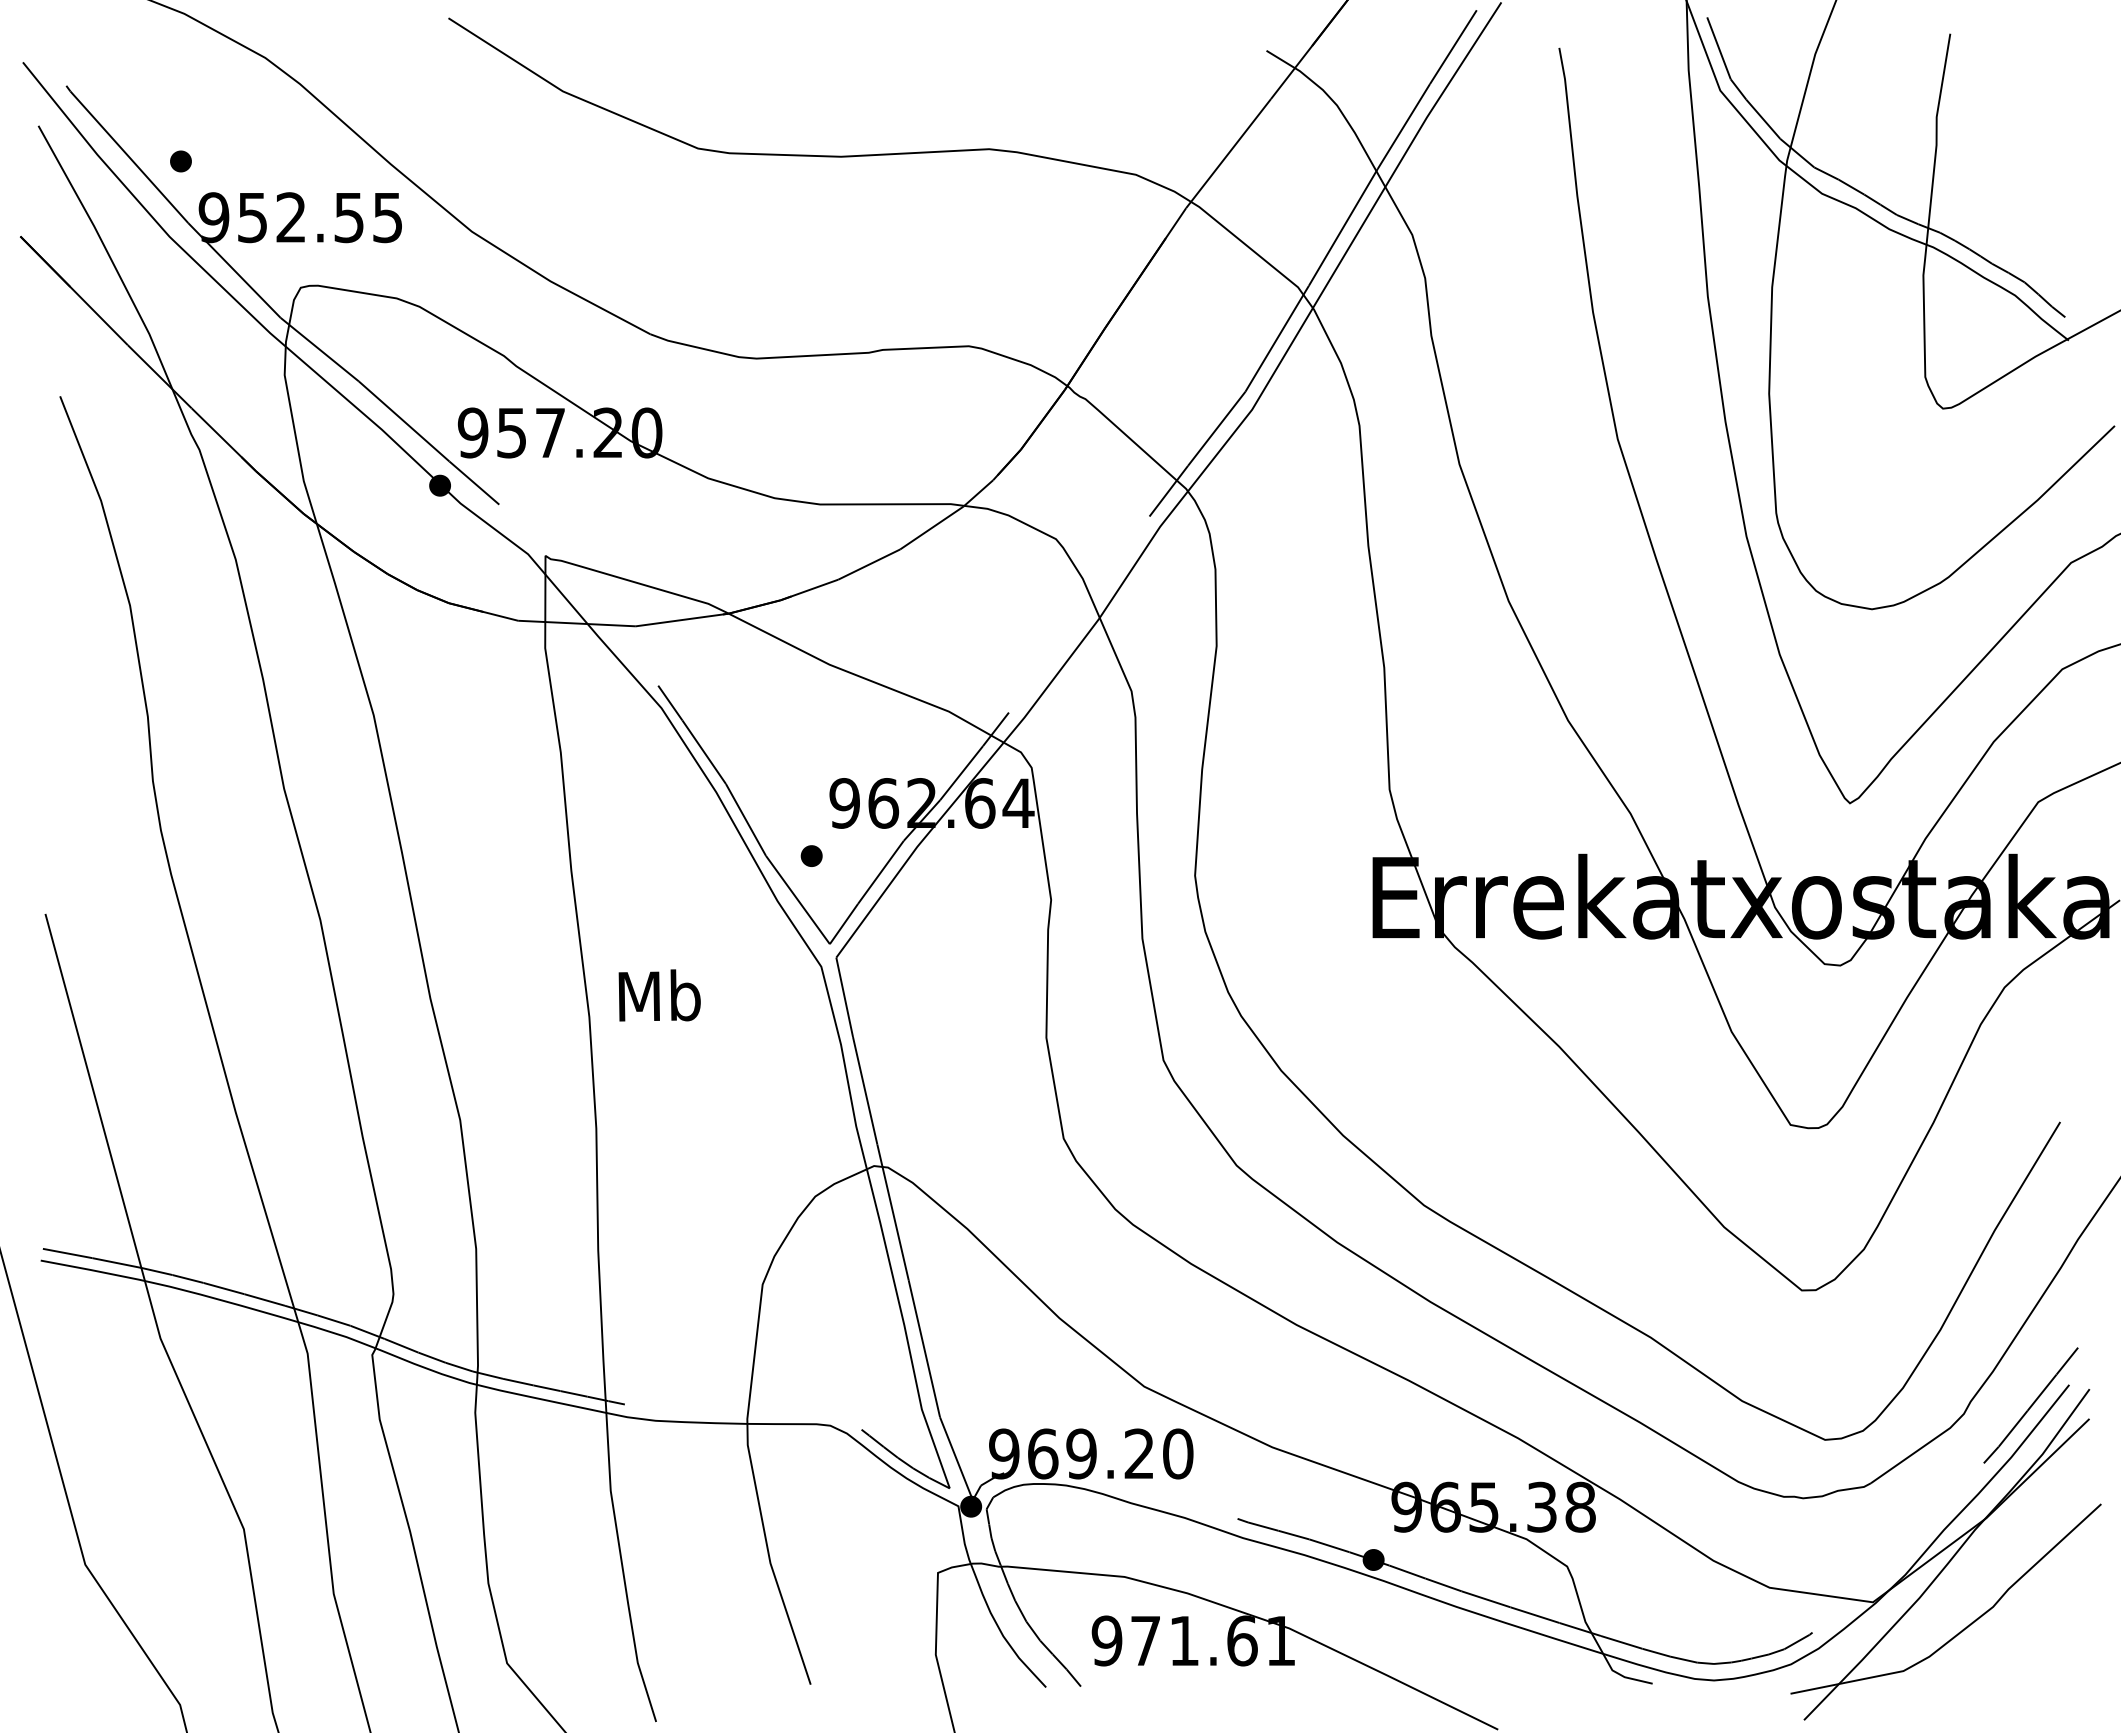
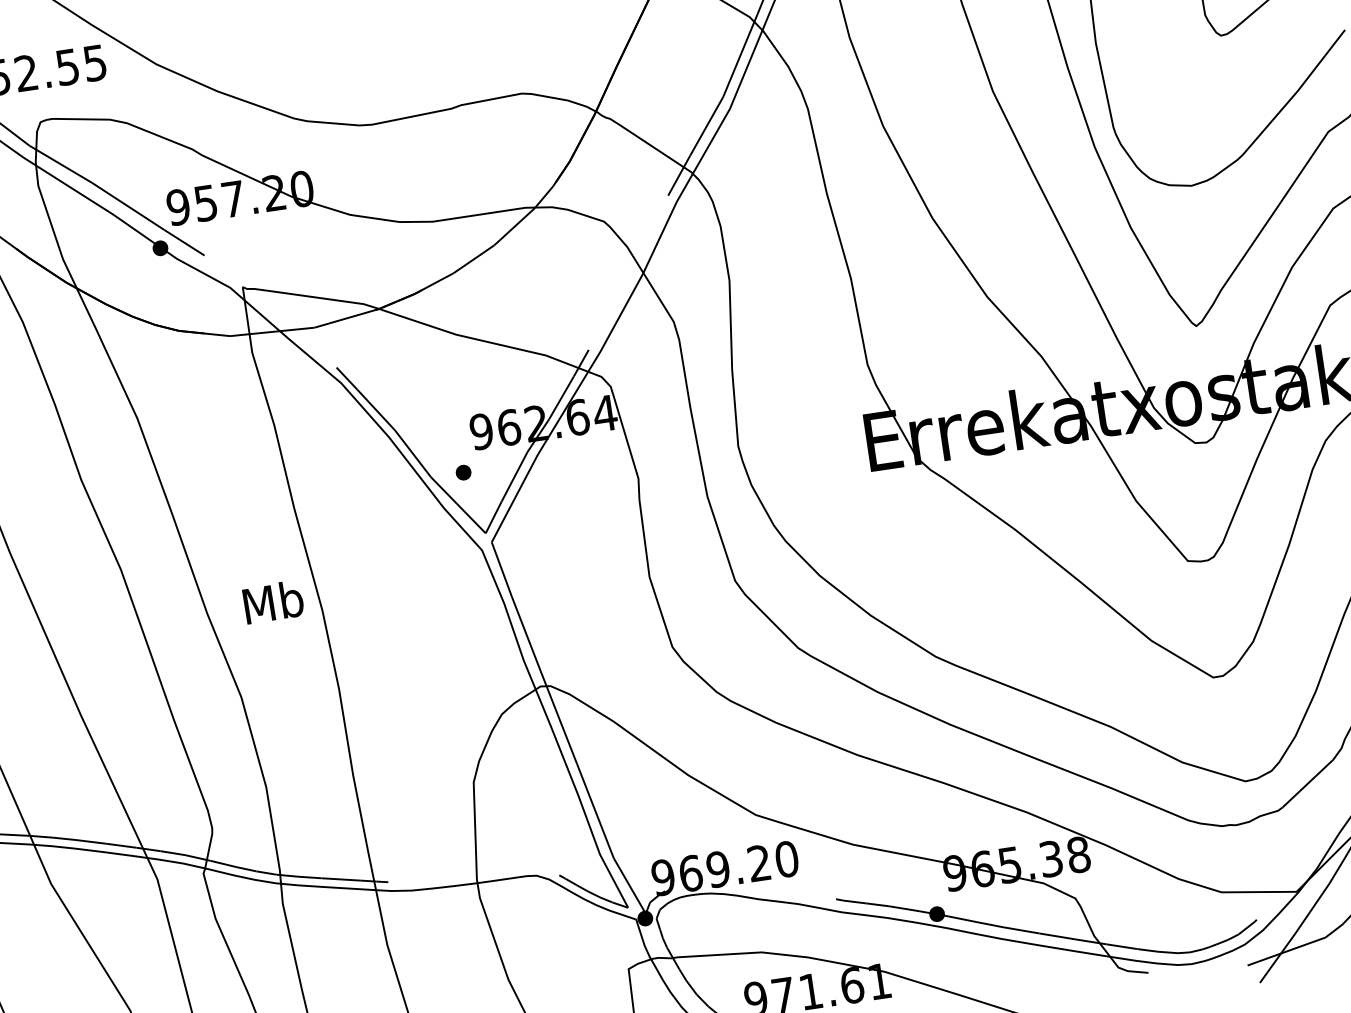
text: (659, 995) -> (273, 602), moved

